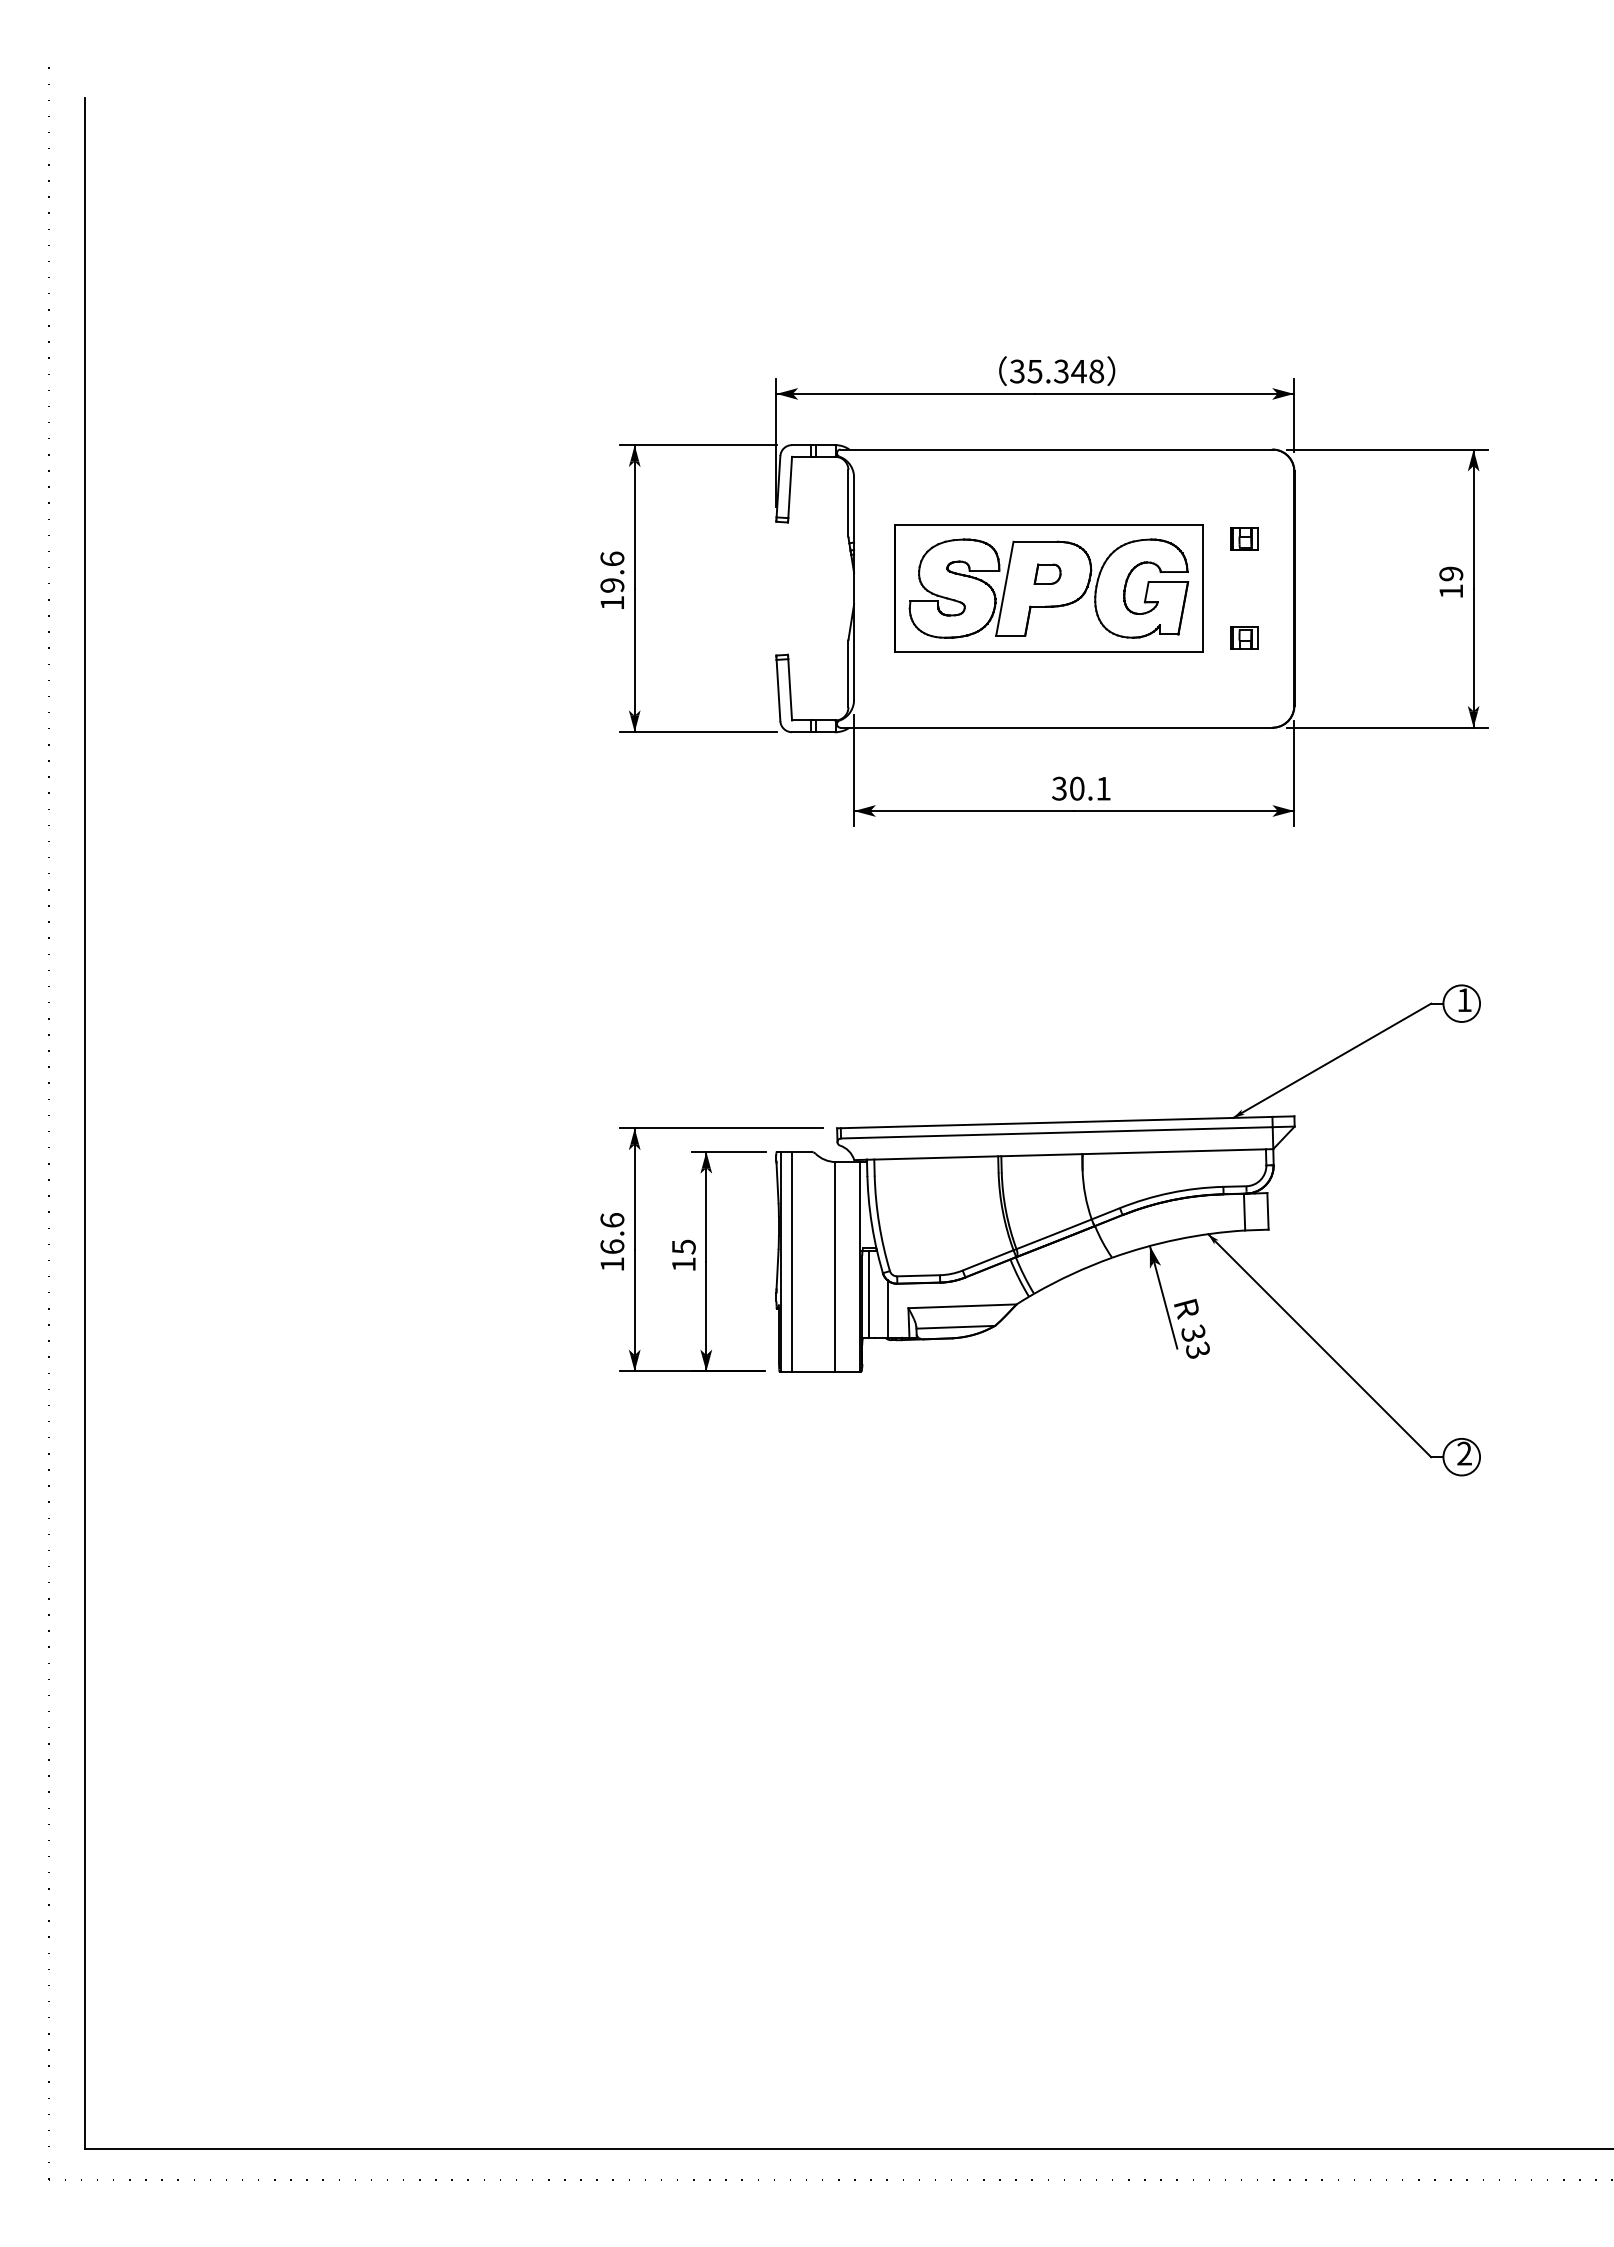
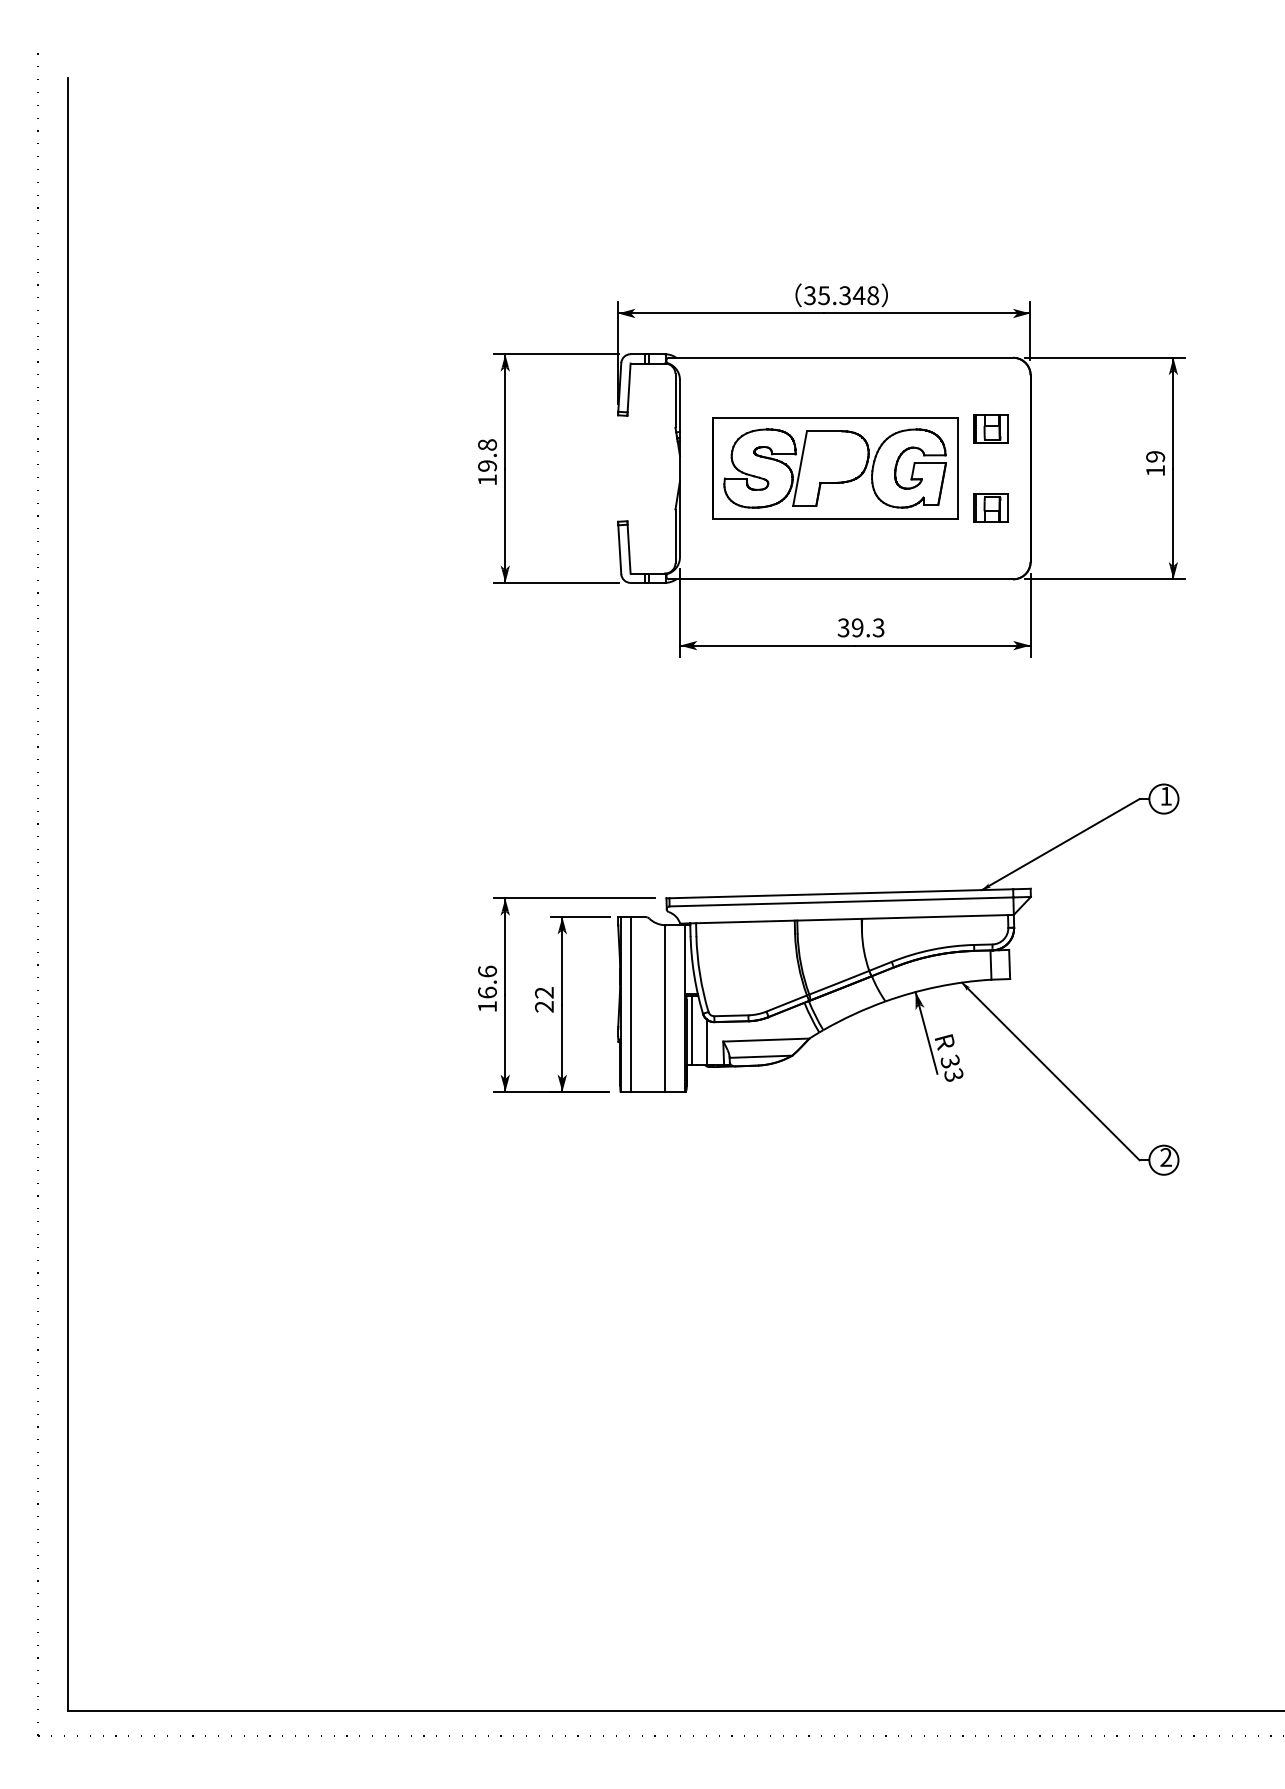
part: (1244, 538) -> (990, 428), size x1.6
text: (612, 558) -> (487, 444), 19.6 -> 19.8
part: (1047, 573) -> (834, 456), removed
part: (1244, 637) -> (990, 507), size x1.6
text: (1090, 788) -> (868, 627), 30.1 -> 39.3
text: (683, 1255) -> (544, 999), 15 -> 22

